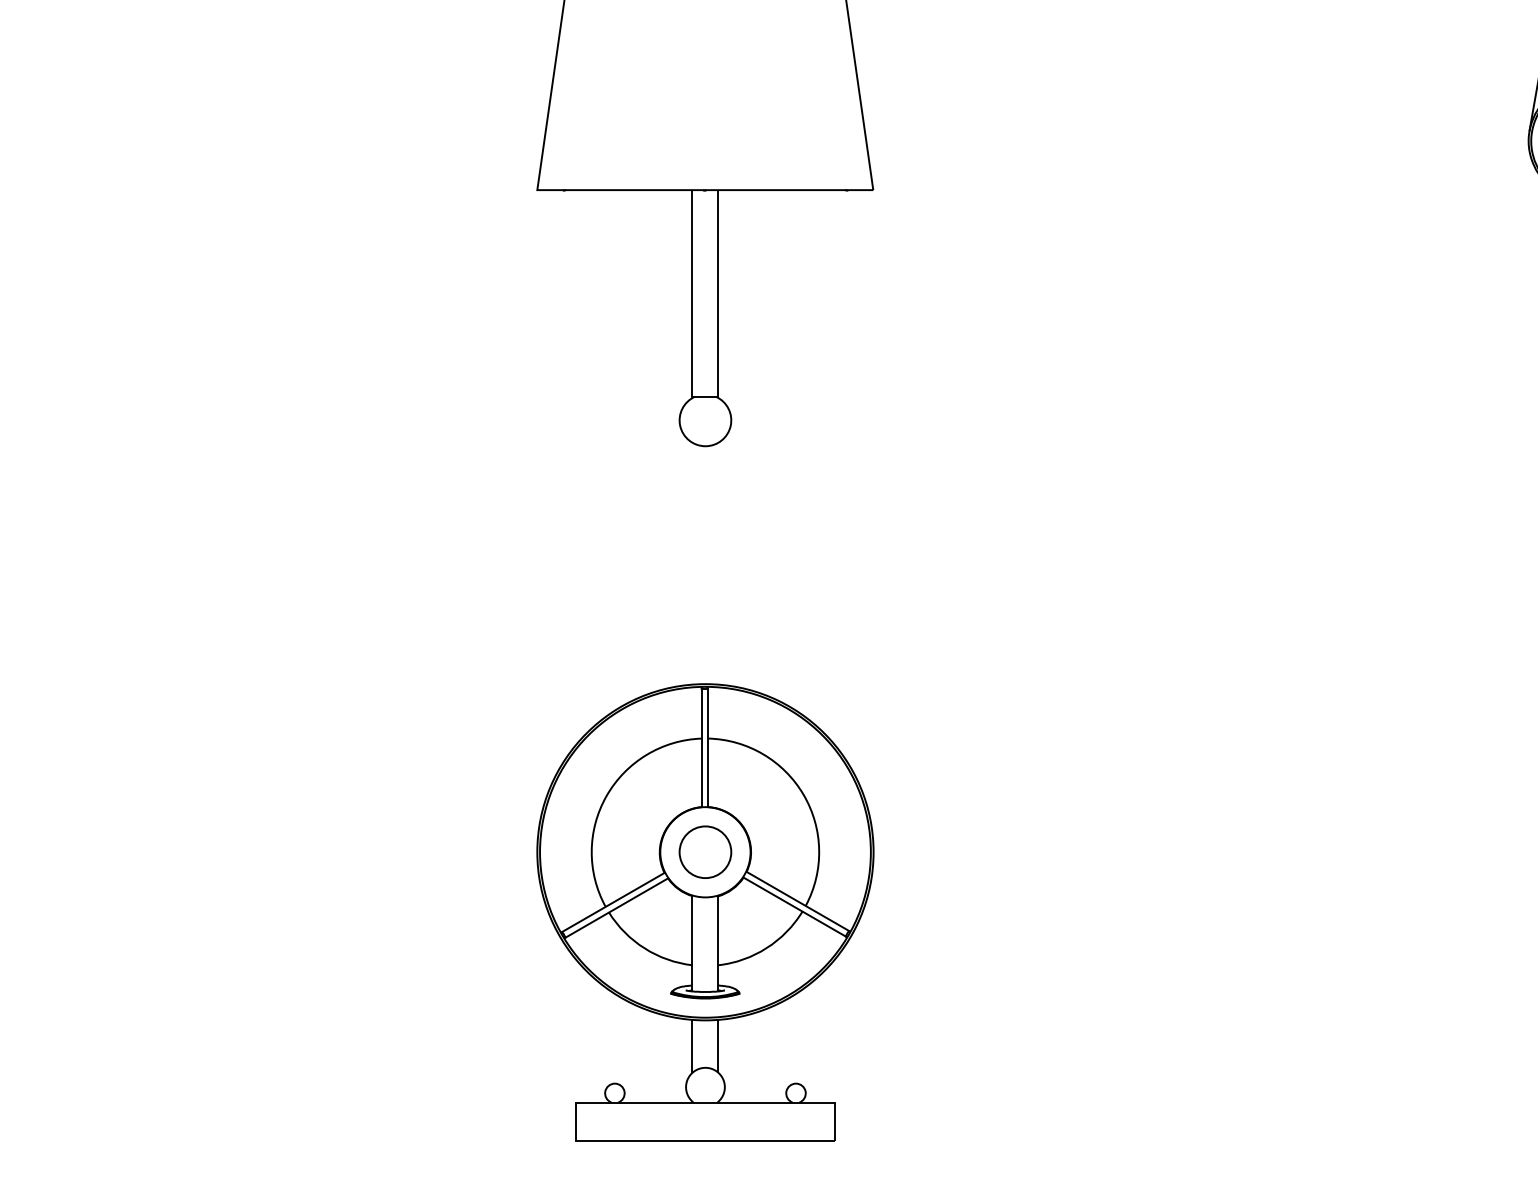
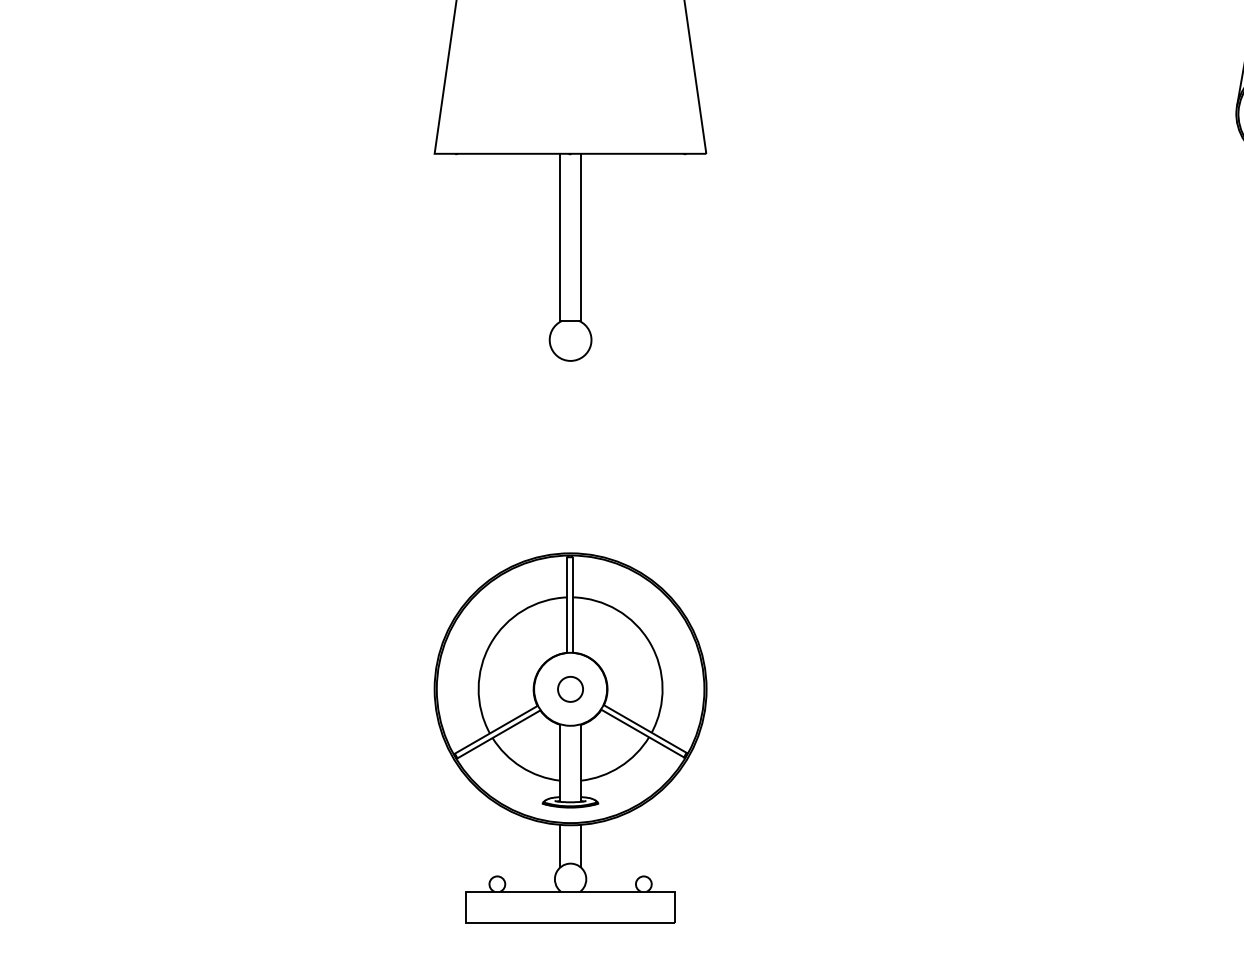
circle: (705, 852) -> (570, 689), size x0.6

